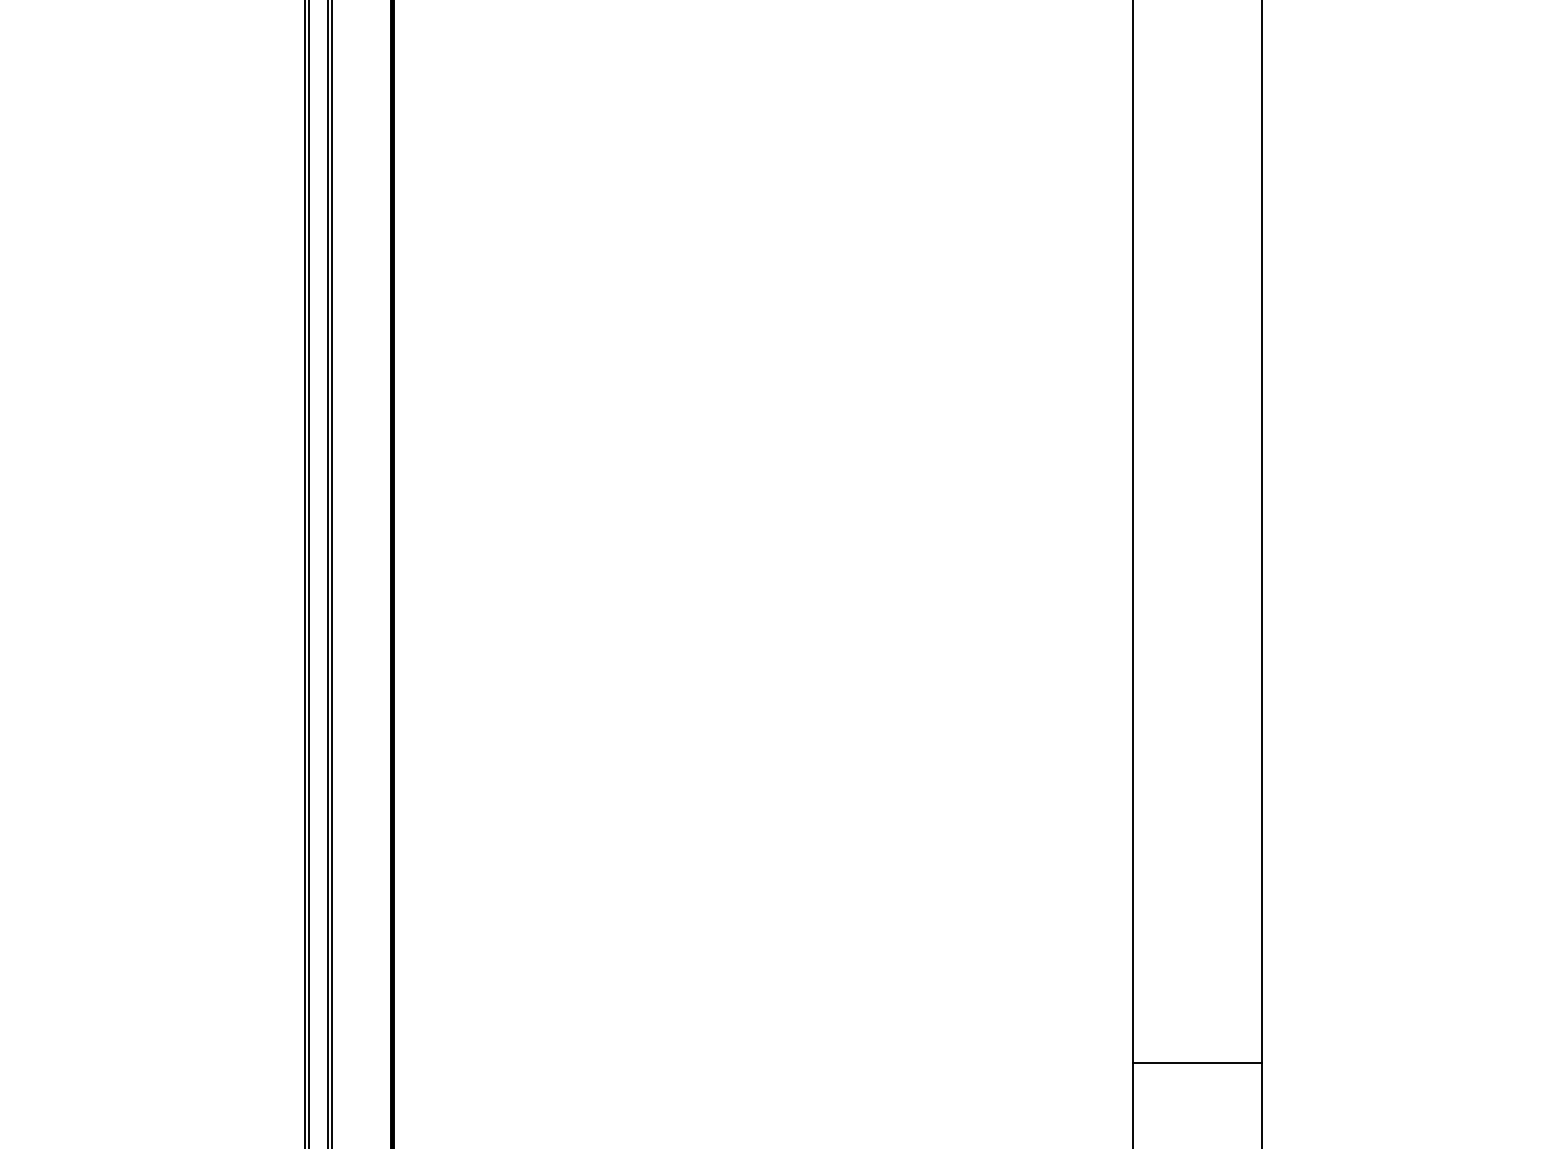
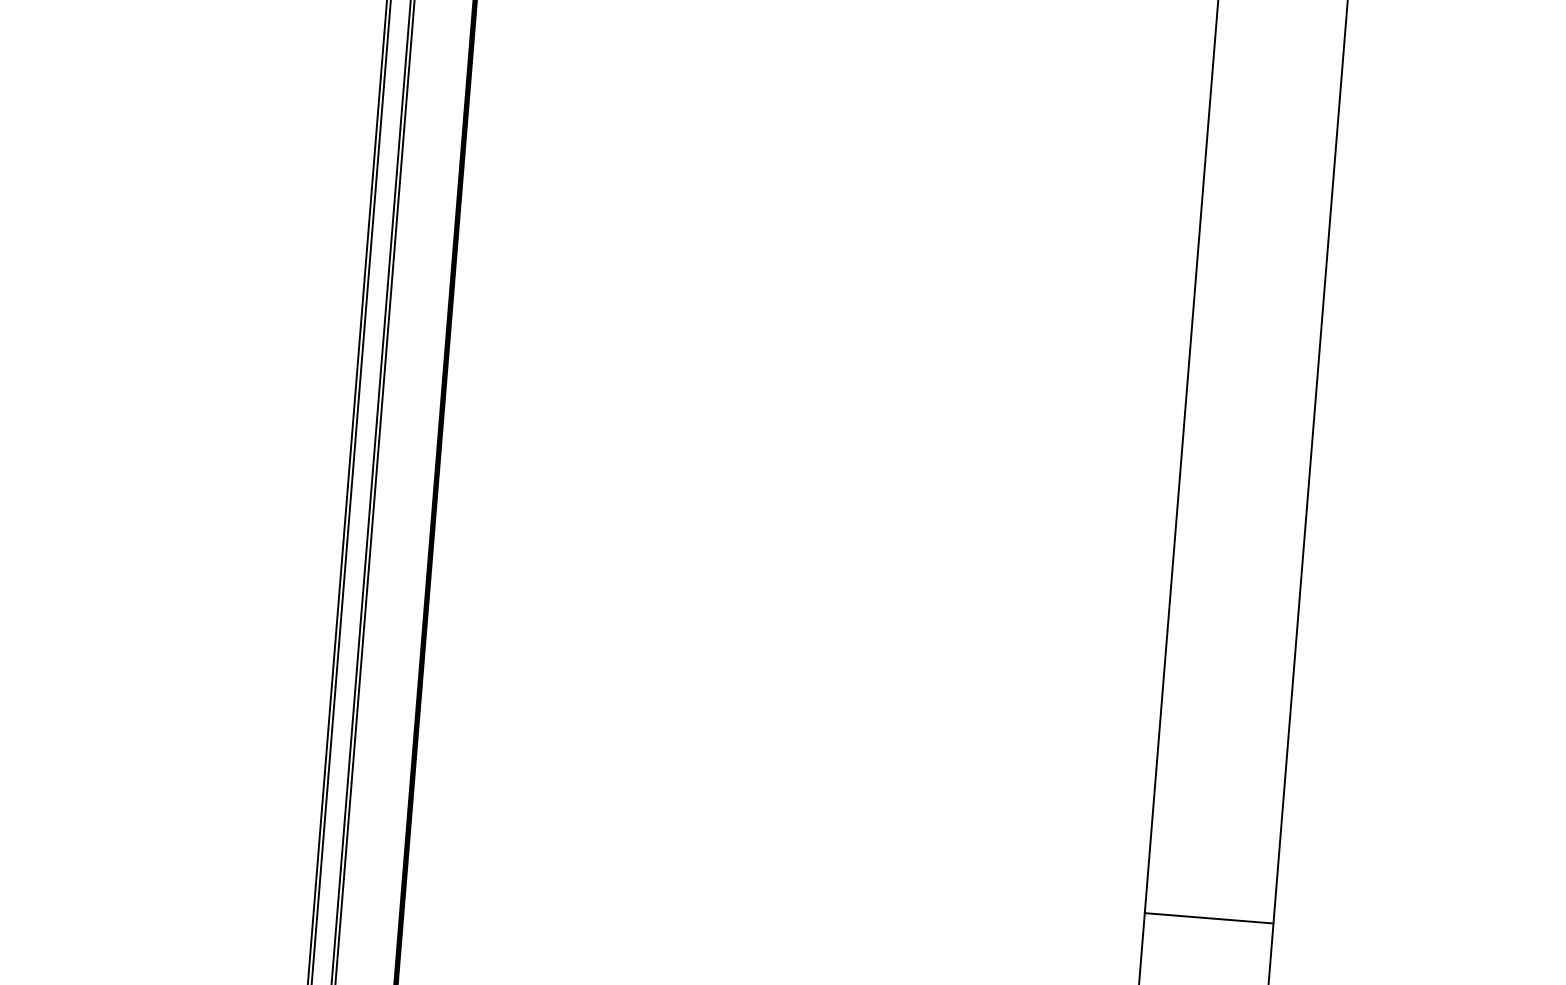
line: (1197, 1062) -> (1208, 918), moved

